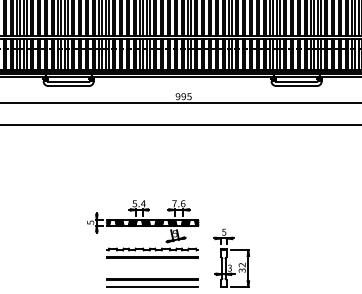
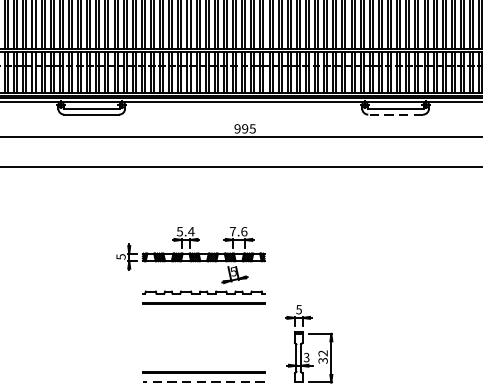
line: (296, 86) -> (395, 115), solid -> dashed
part: (143, 229) -> (191, 265), moved
line: (152, 286) -> (203, 381), solid -> dashed

